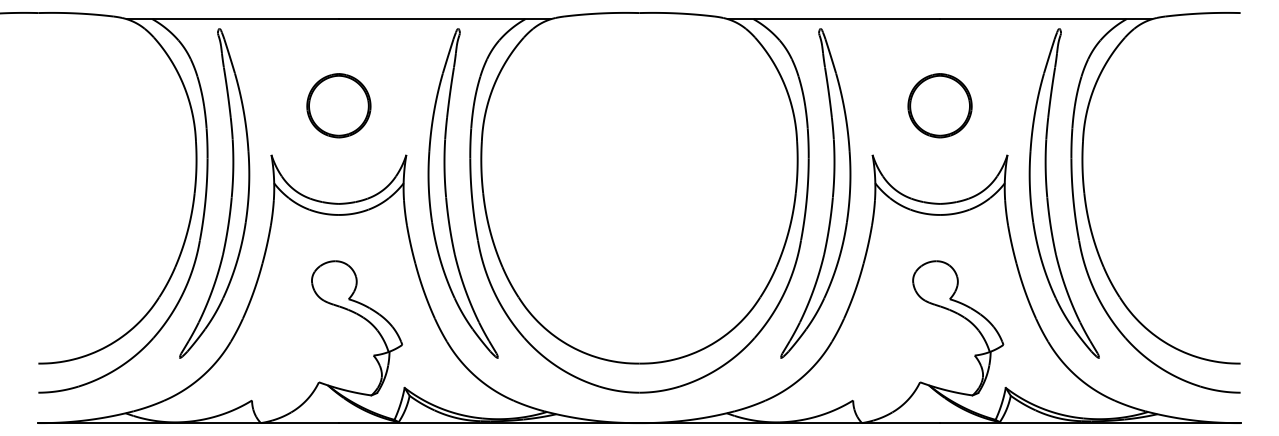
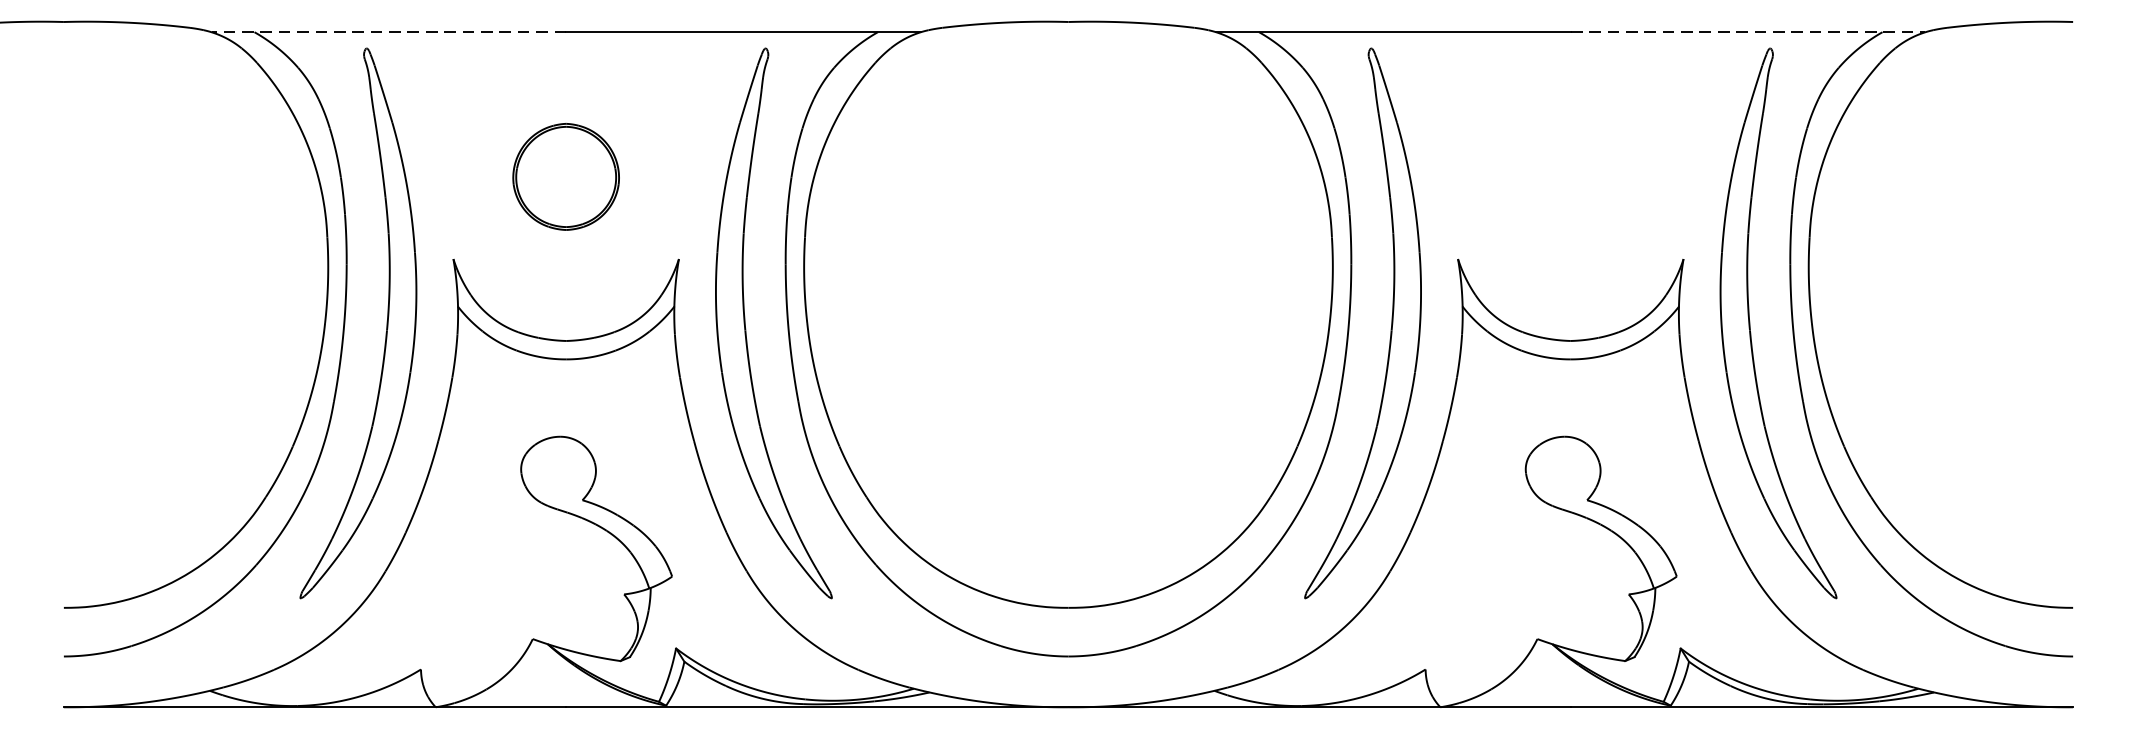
line: (232, 19) -> (388, 32), solid -> dashed
line: (1046, 19) -> (1748, 32), solid -> dashed
part: (939, 105) -> (1569, 176), removed

